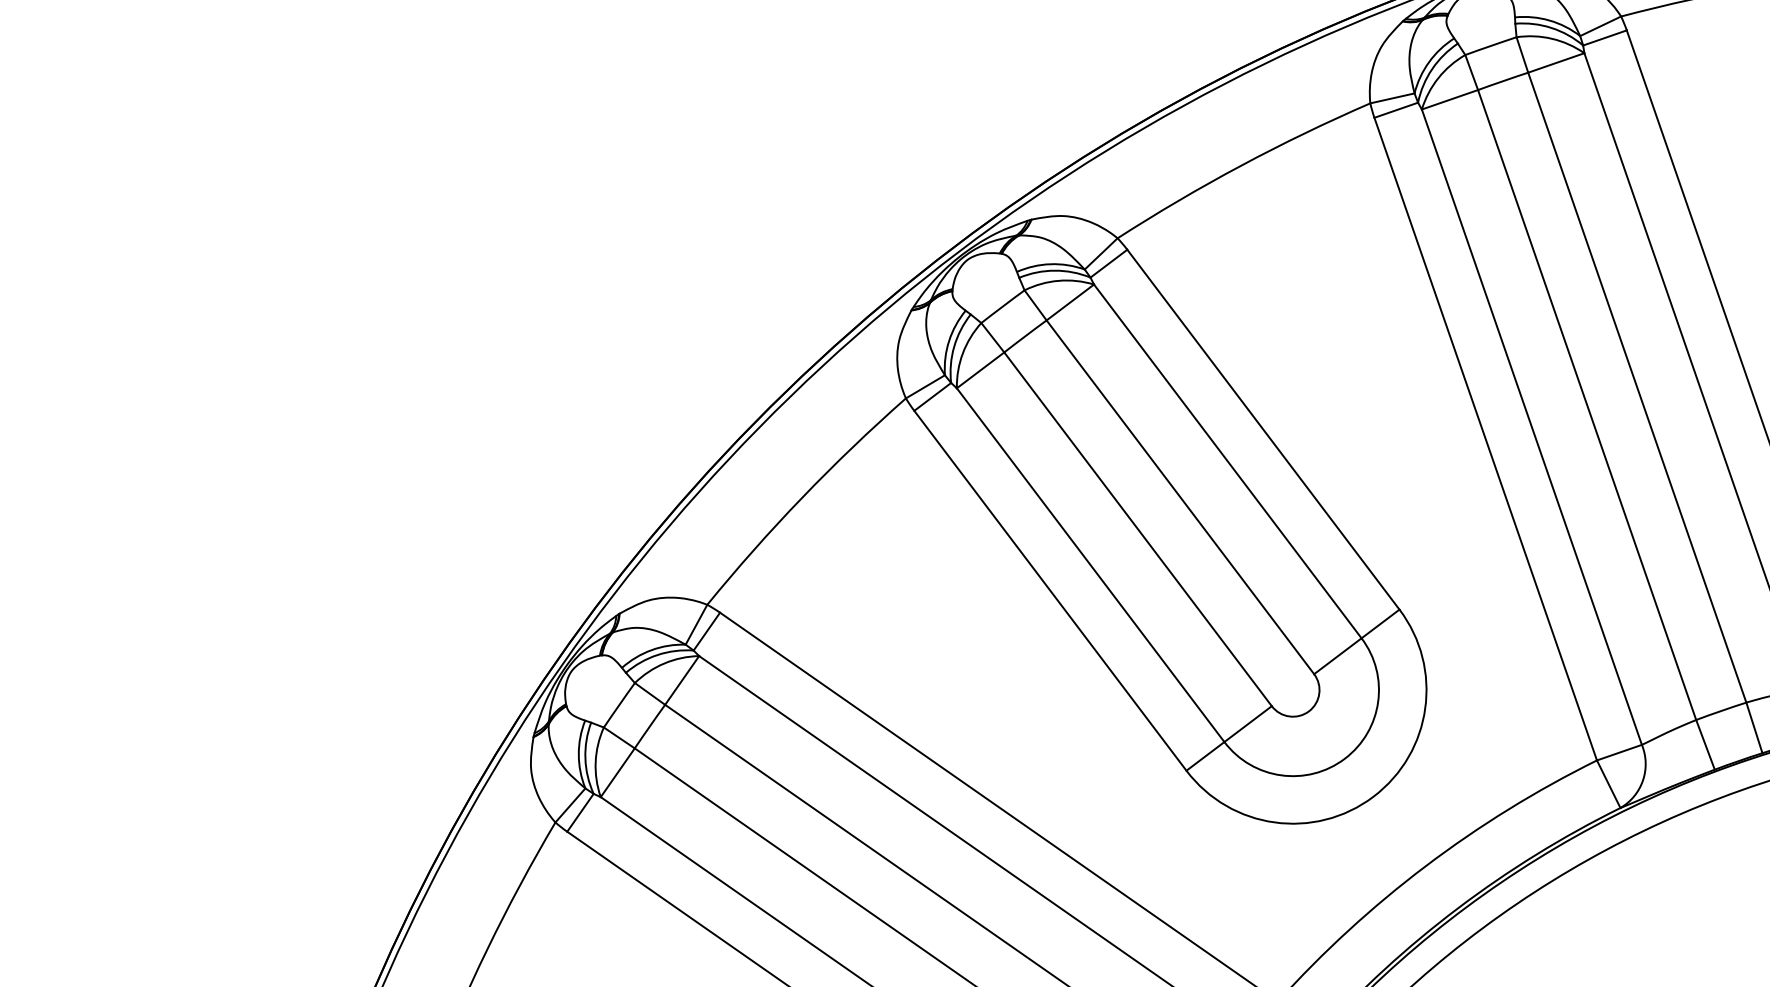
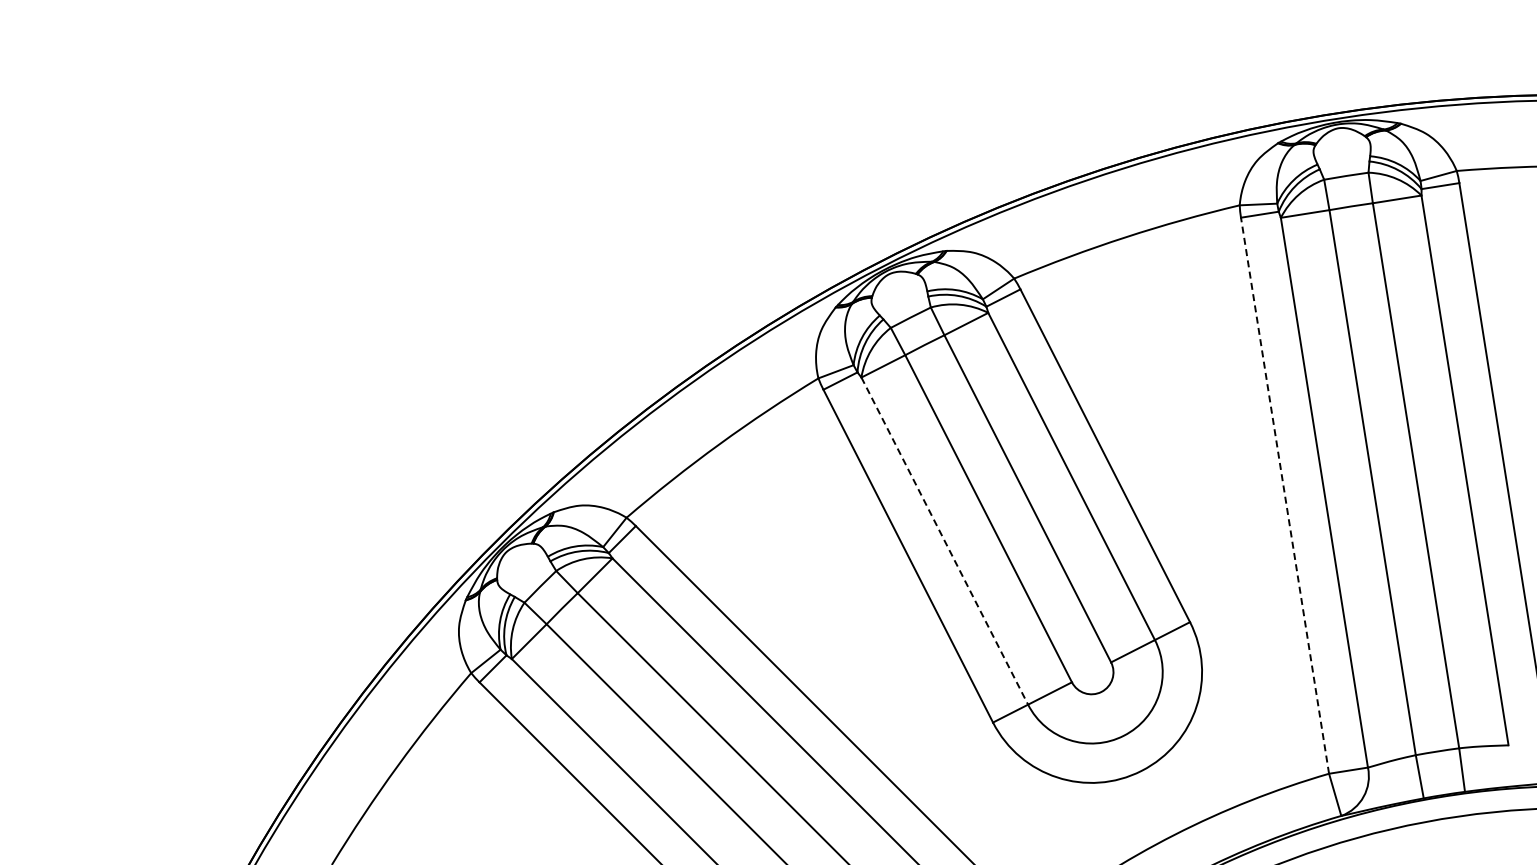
line: (1485, 438) -> (1284, 495), solid -> dashed
line: (1090, 565) -> (944, 541), solid -> dashed

